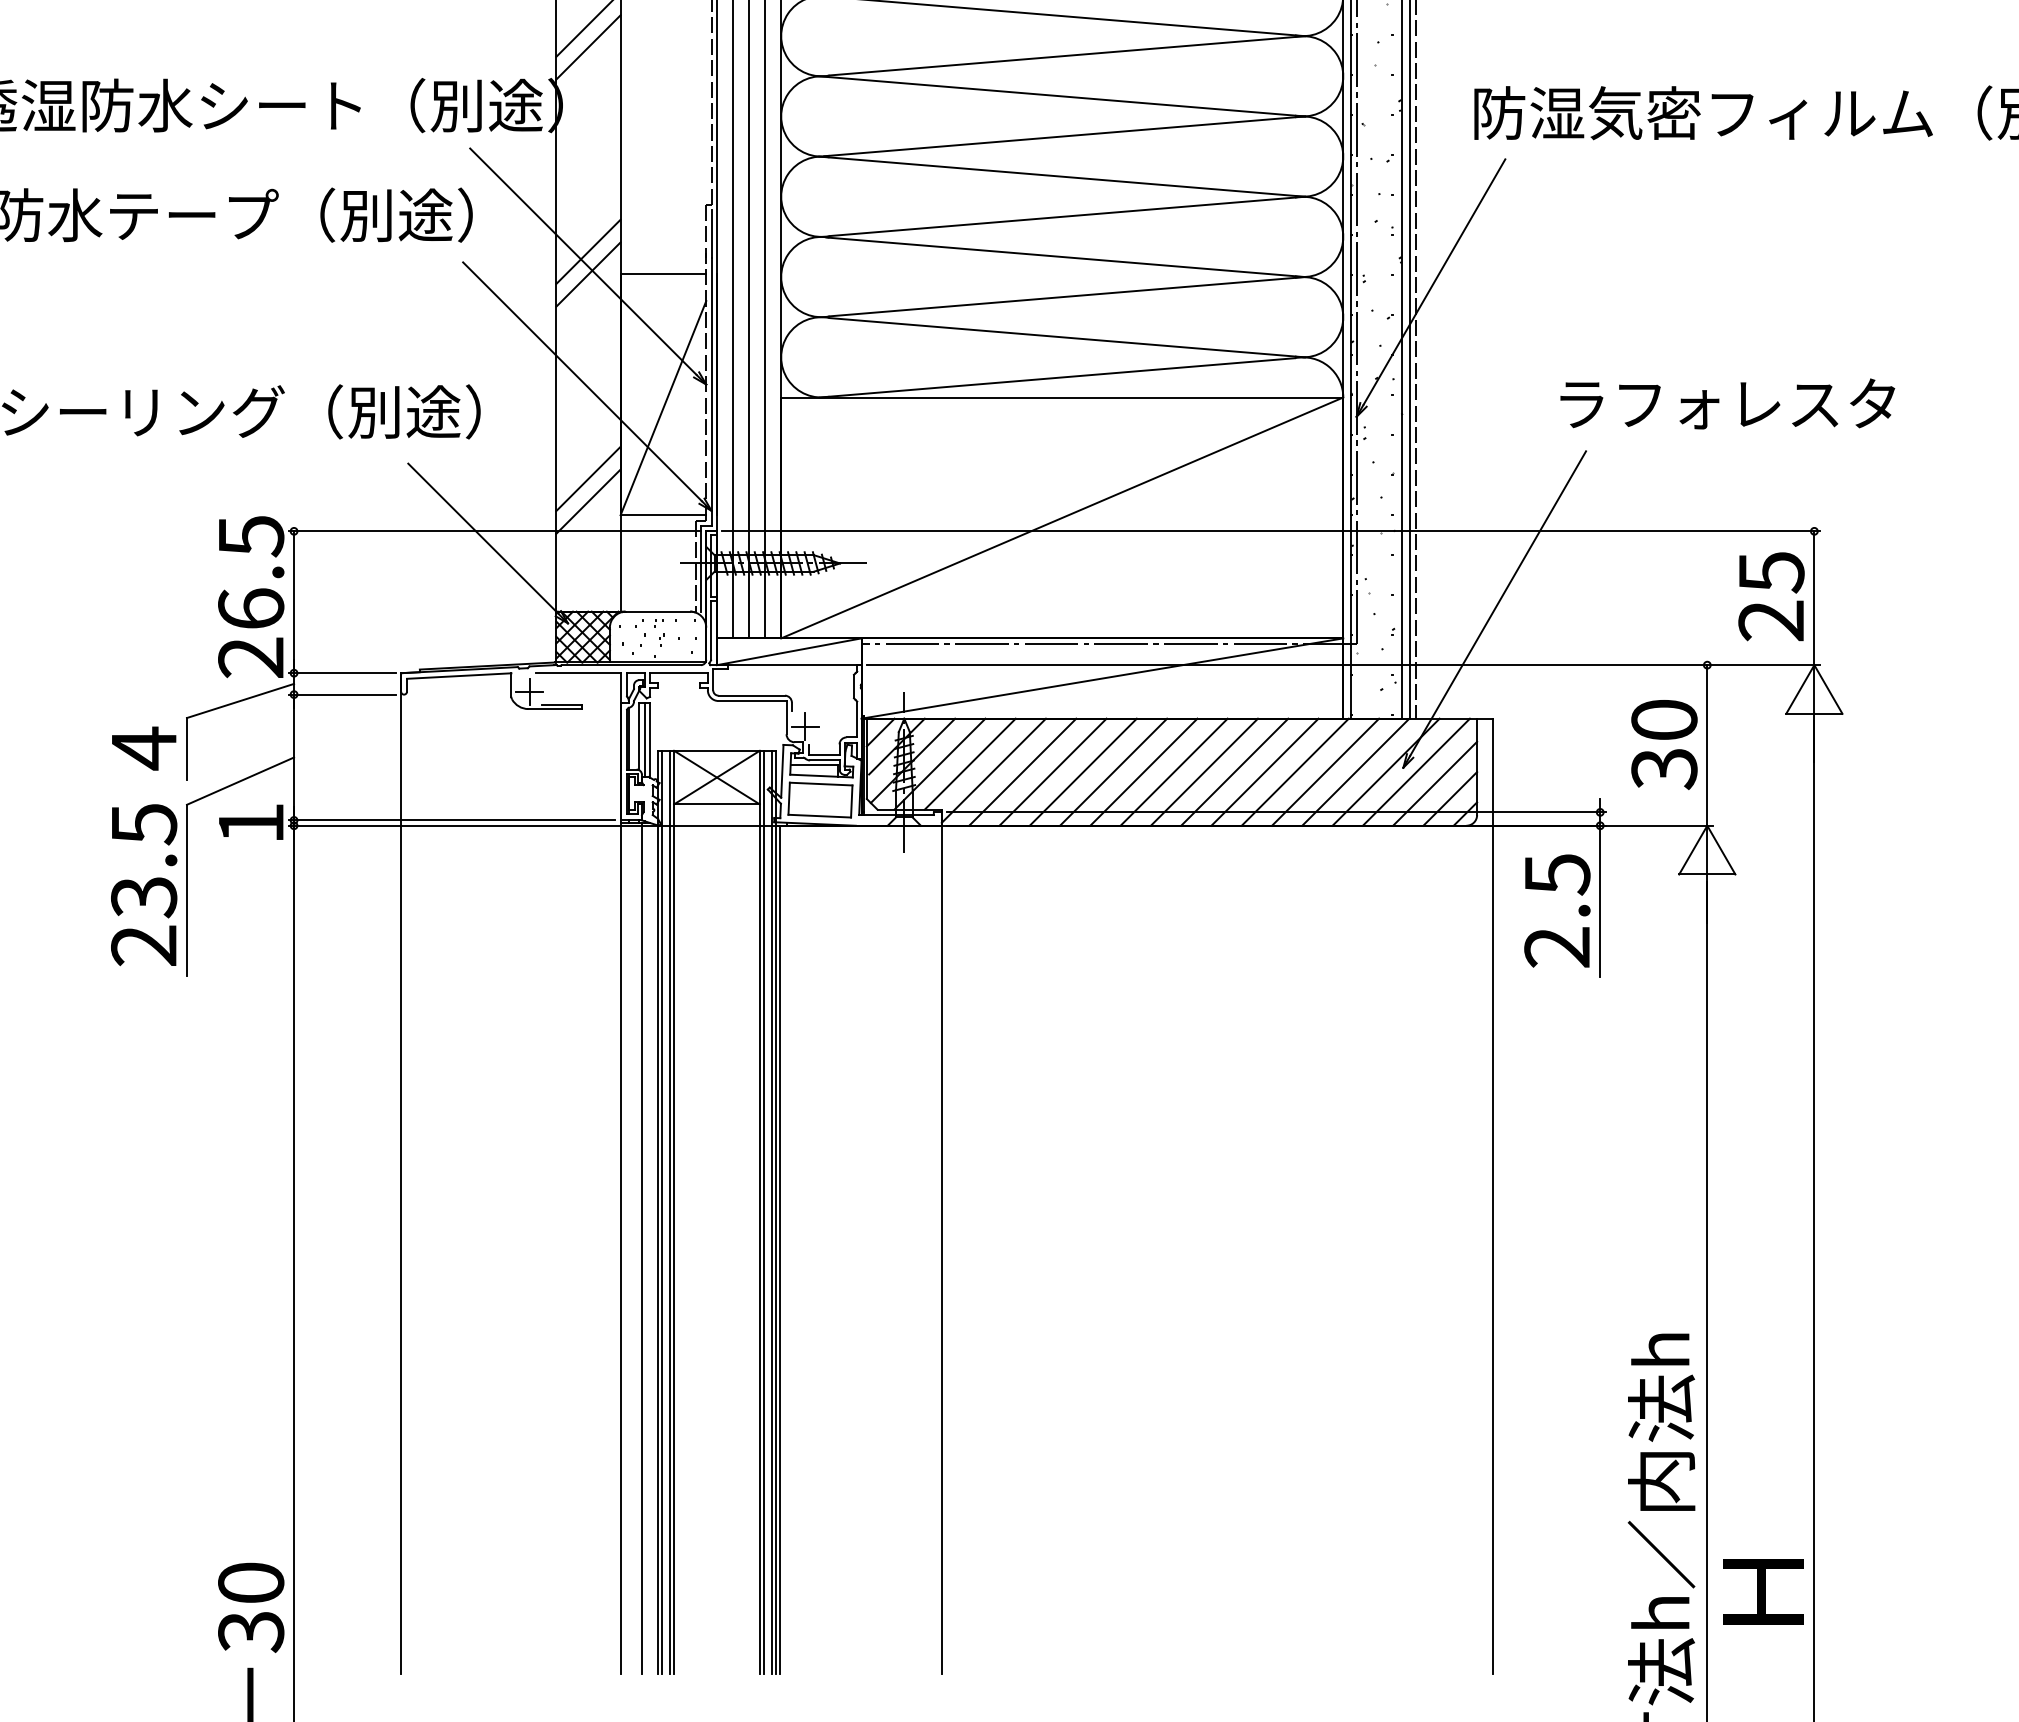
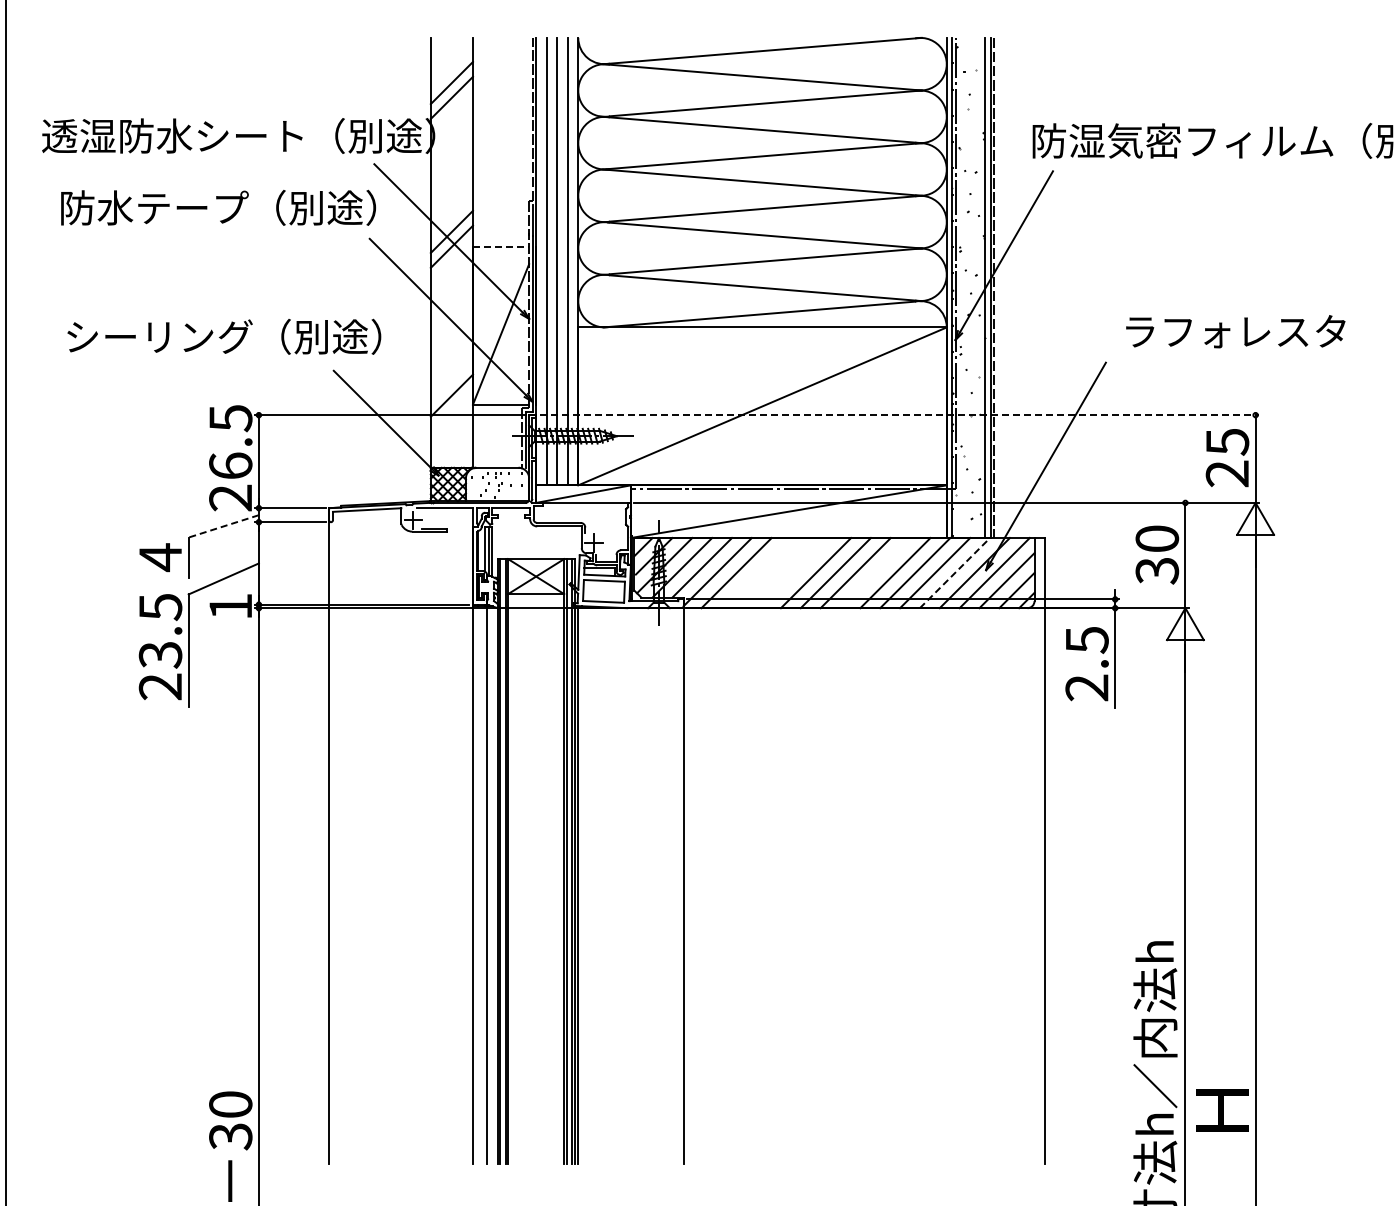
line: (664, 274) -> (501, 246), solid -> dashed
text: (1727, 403) -> (1235, 331), moved
line: (587, 478) -> (451, 380), removed
line: (1271, 531) -> (899, 415), solid -> dashed
line: (240, 701) -> (223, 526), solid -> dashed
line: (1053, 772) -> (756, 573), removed
line: (1083, 772) -> (776, 573), removed
line: (1114, 772) -> (796, 573), removed
line: (1234, 772) -> (875, 573), removed
line: (1355, 772) -> (954, 573), solid -> dashed

